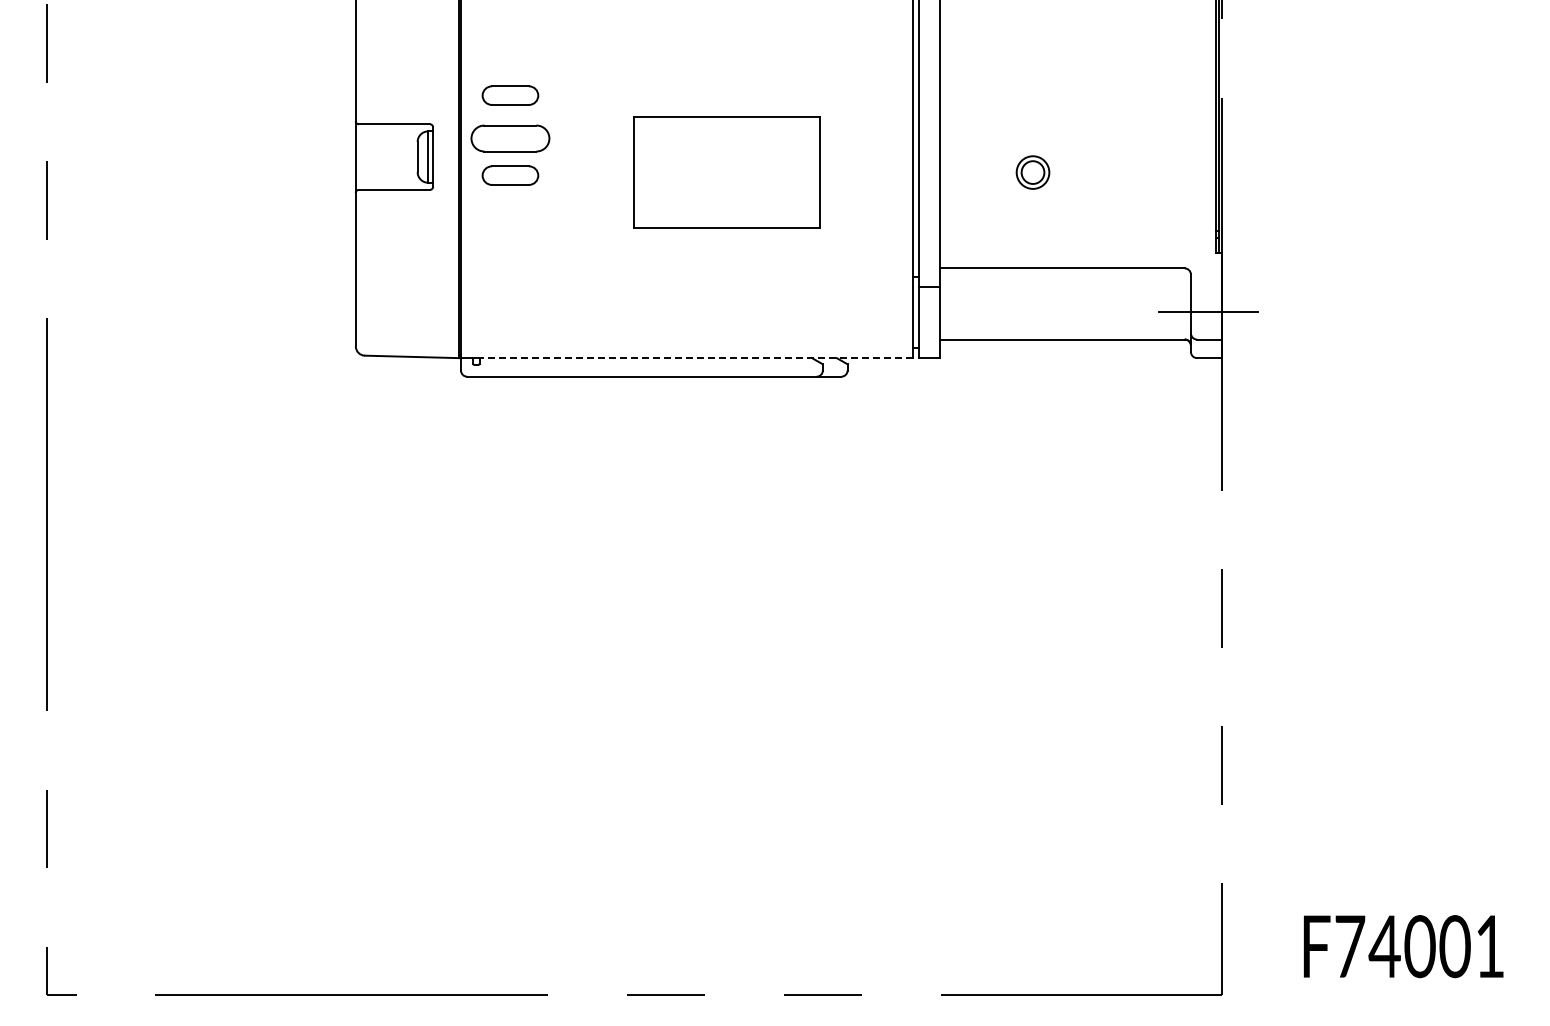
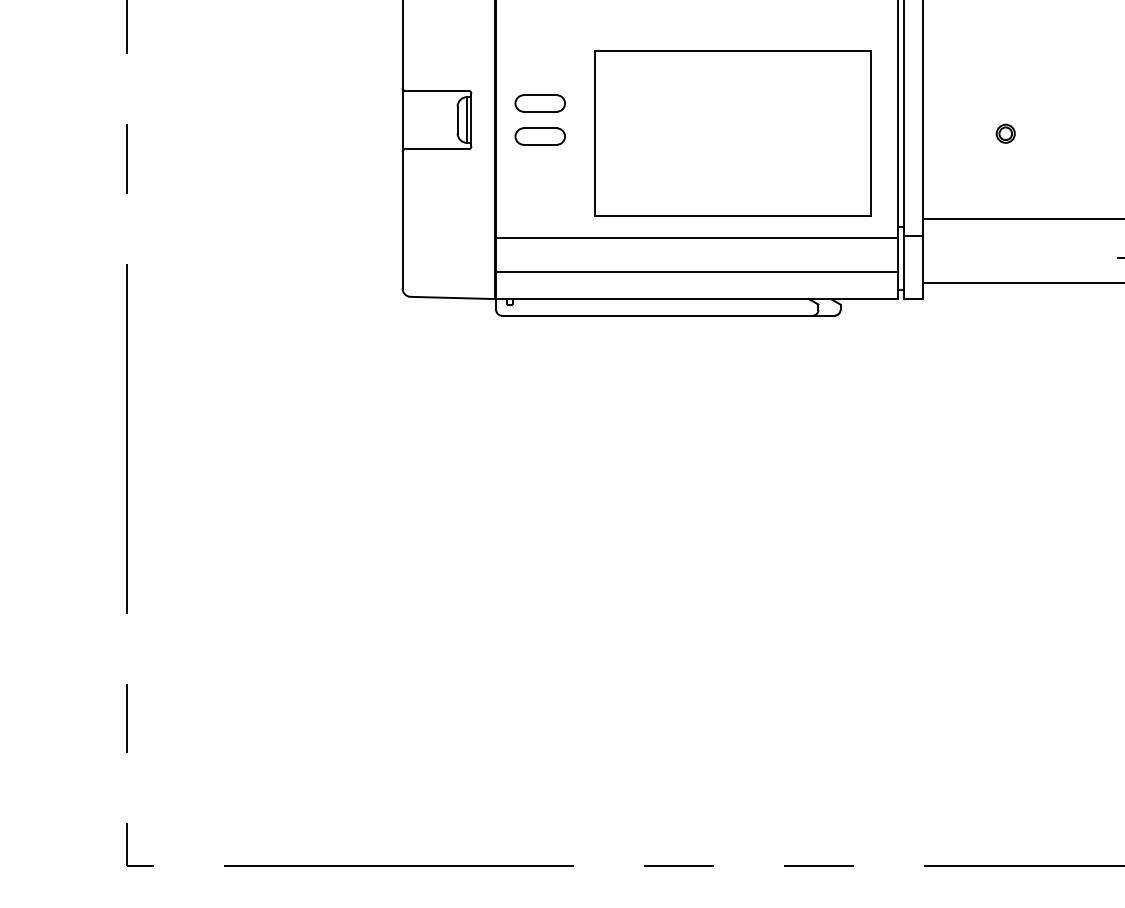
part: (510, 95) -> (540, 65), removed
part: (510, 138) -> (540, 103), size x0.71
part: (726, 172) -> (732, 133), size x1.67
part: (1033, 172) -> (1006, 133), size x0.62
line: (686, 290) -> (697, 238), added
line: (686, 327) -> (697, 271), added
line: (696, 358) -> (705, 299), dashed -> solid

